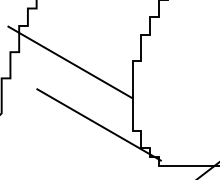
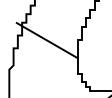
line: (99, 123) -> (61, 70), removed

